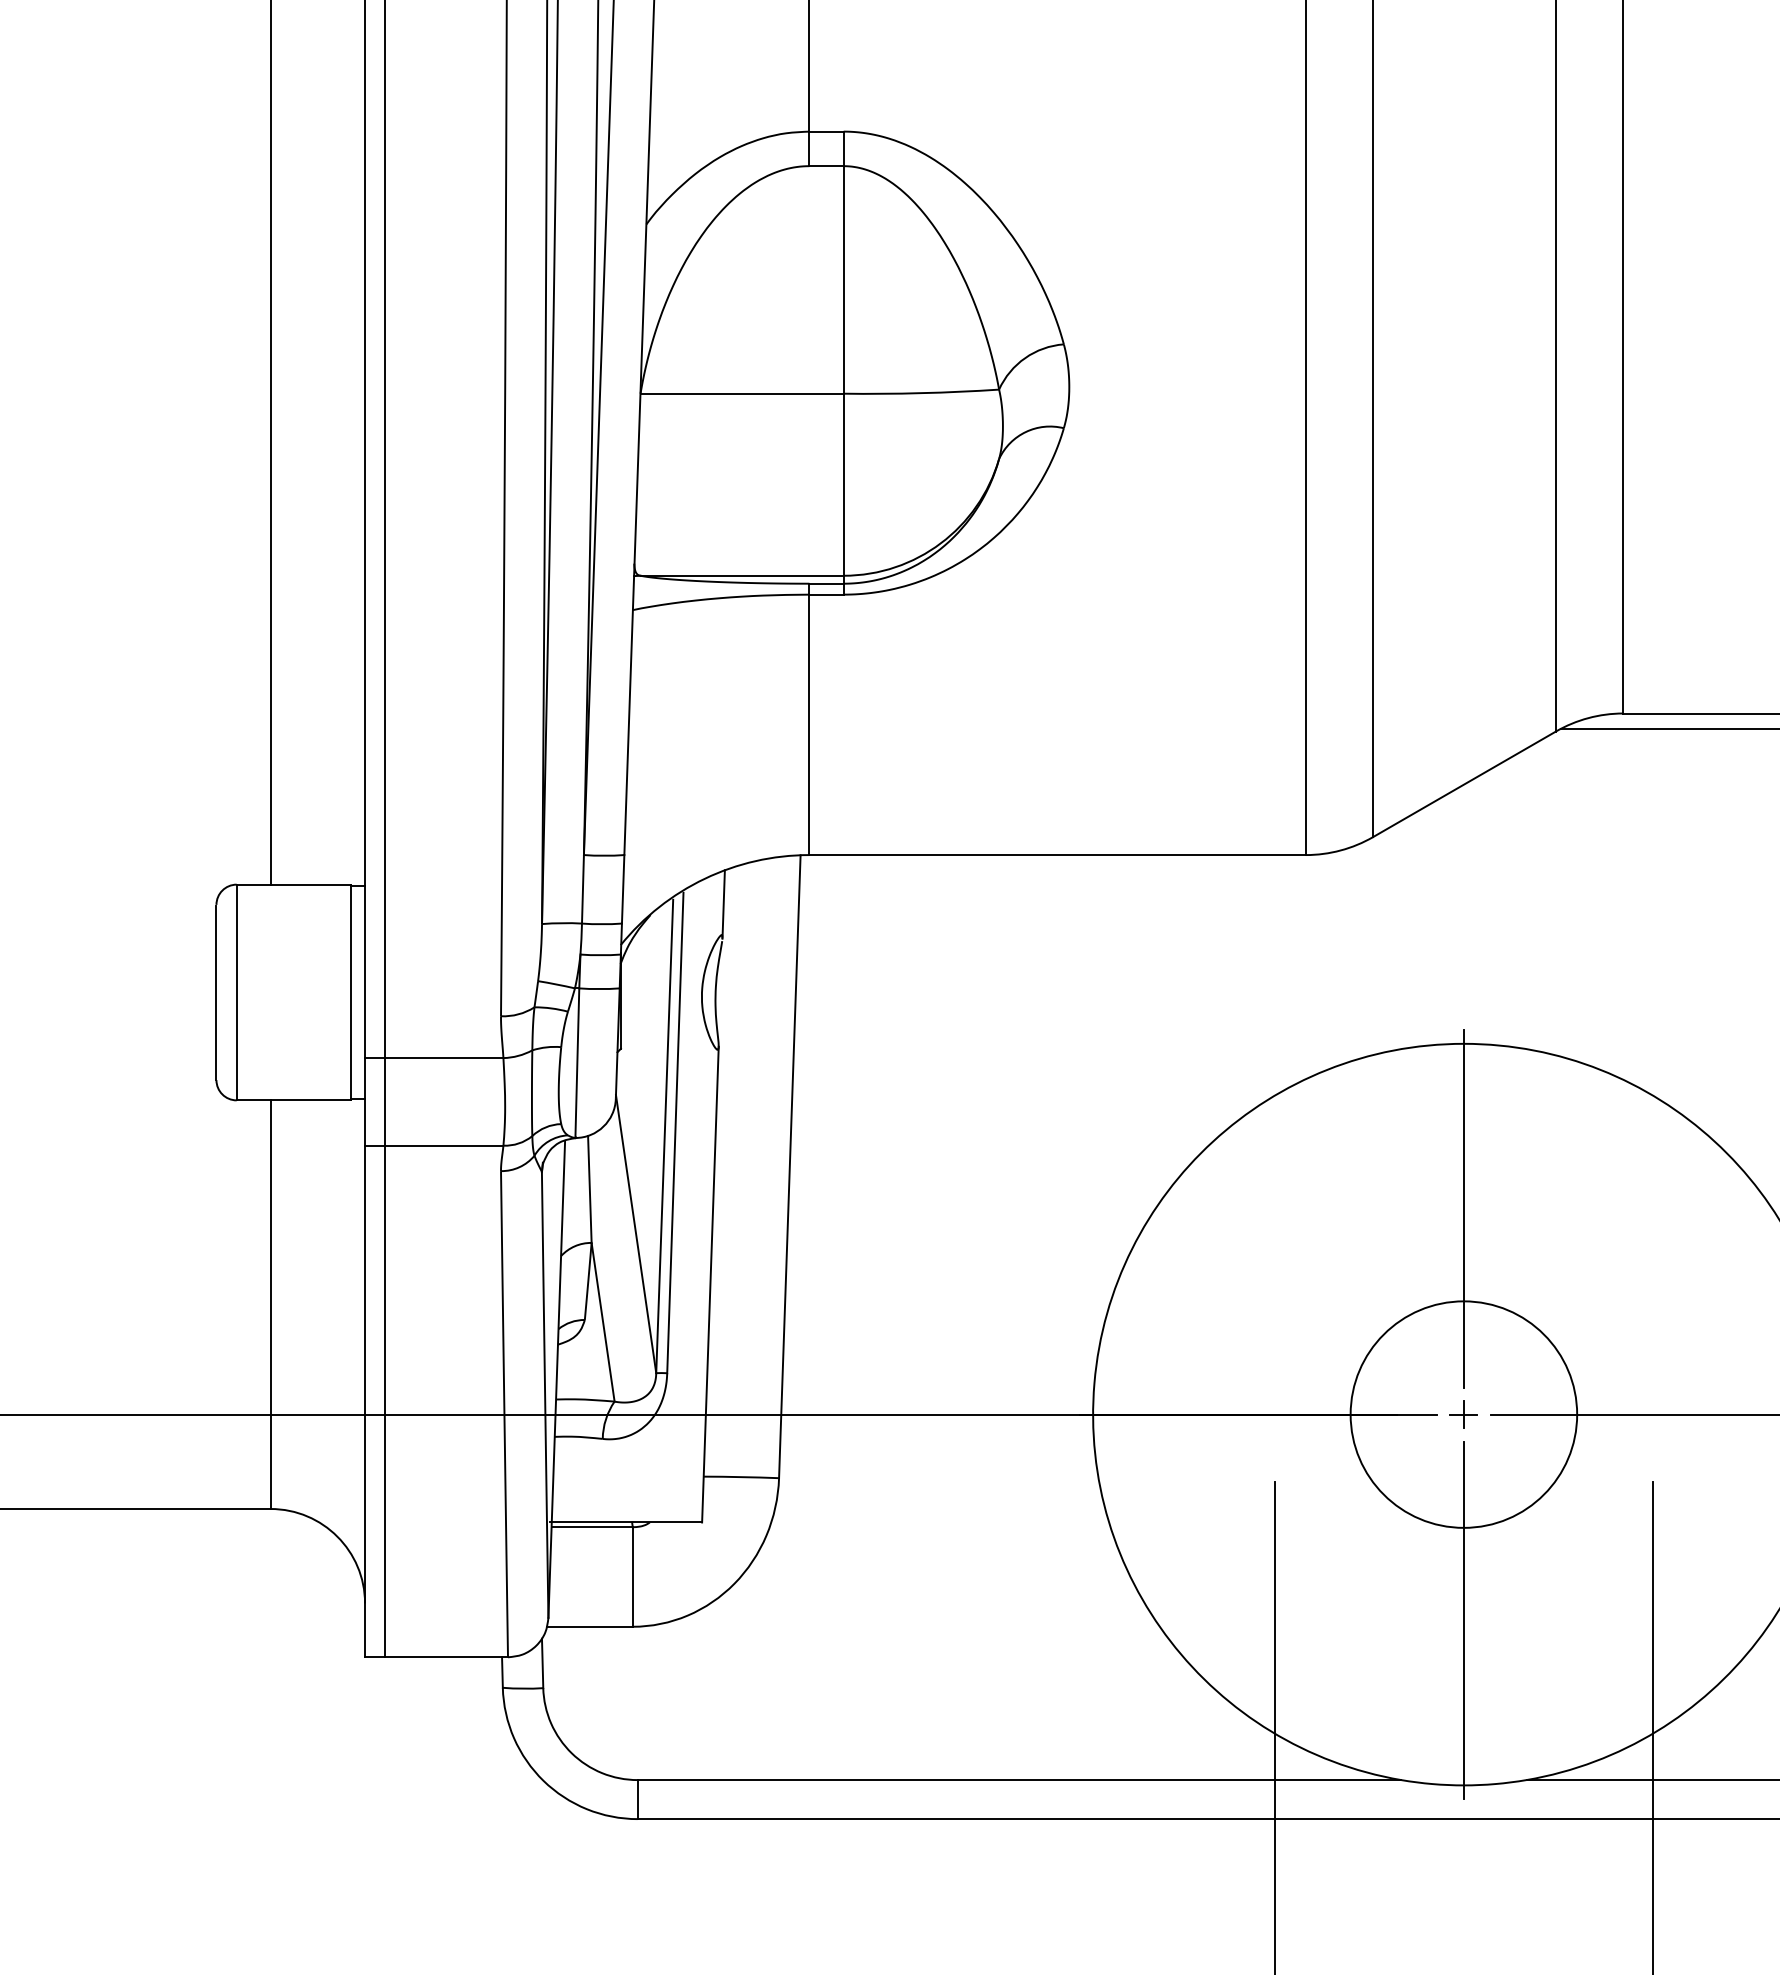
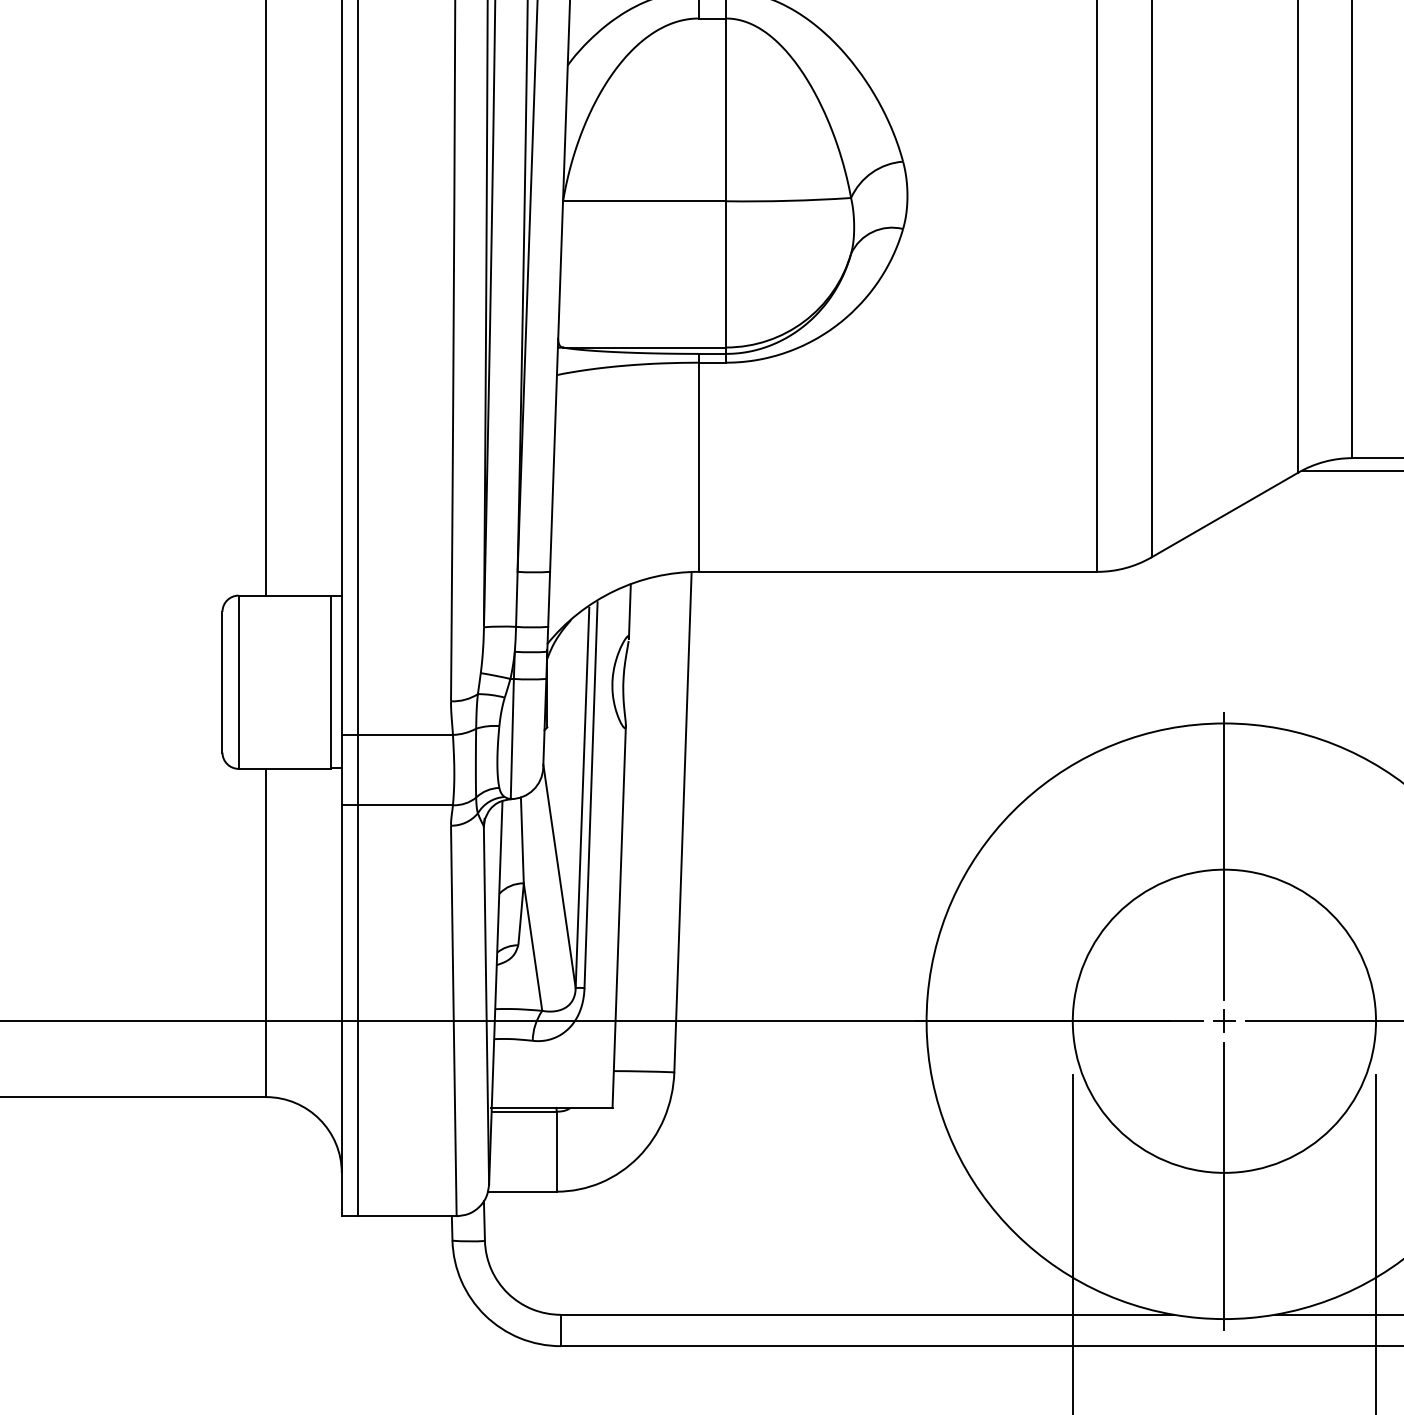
circle: (1463, 1414) -> (1224, 1021), size x1.67

